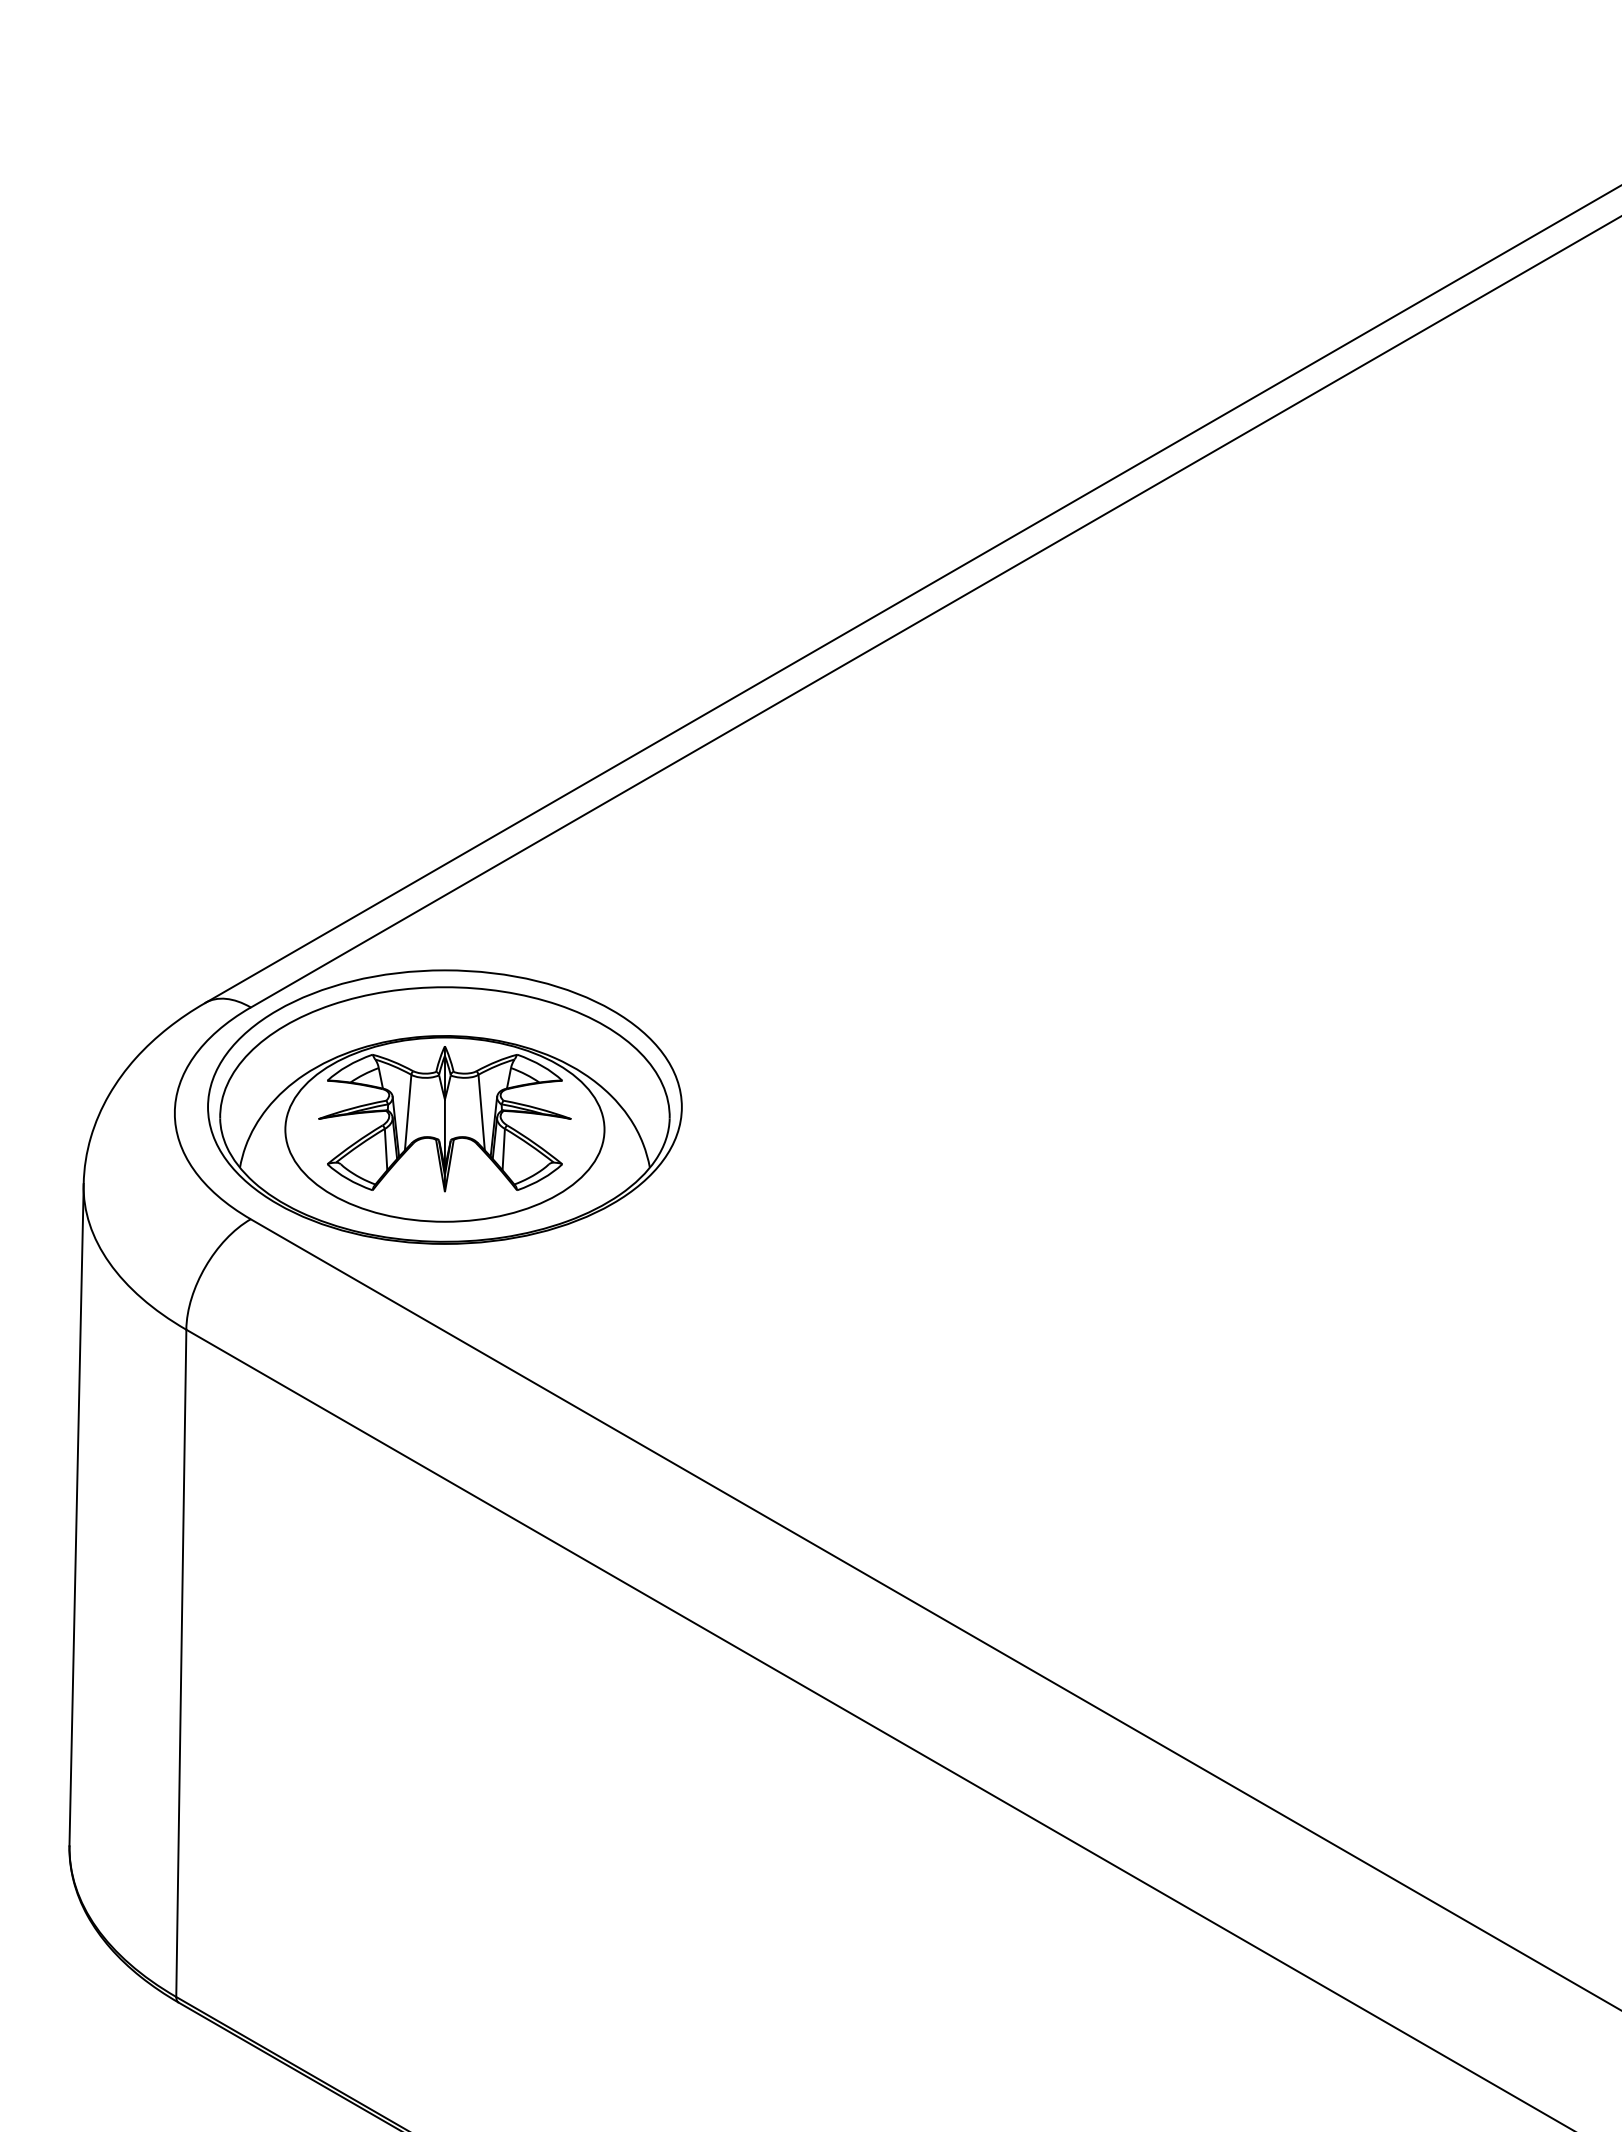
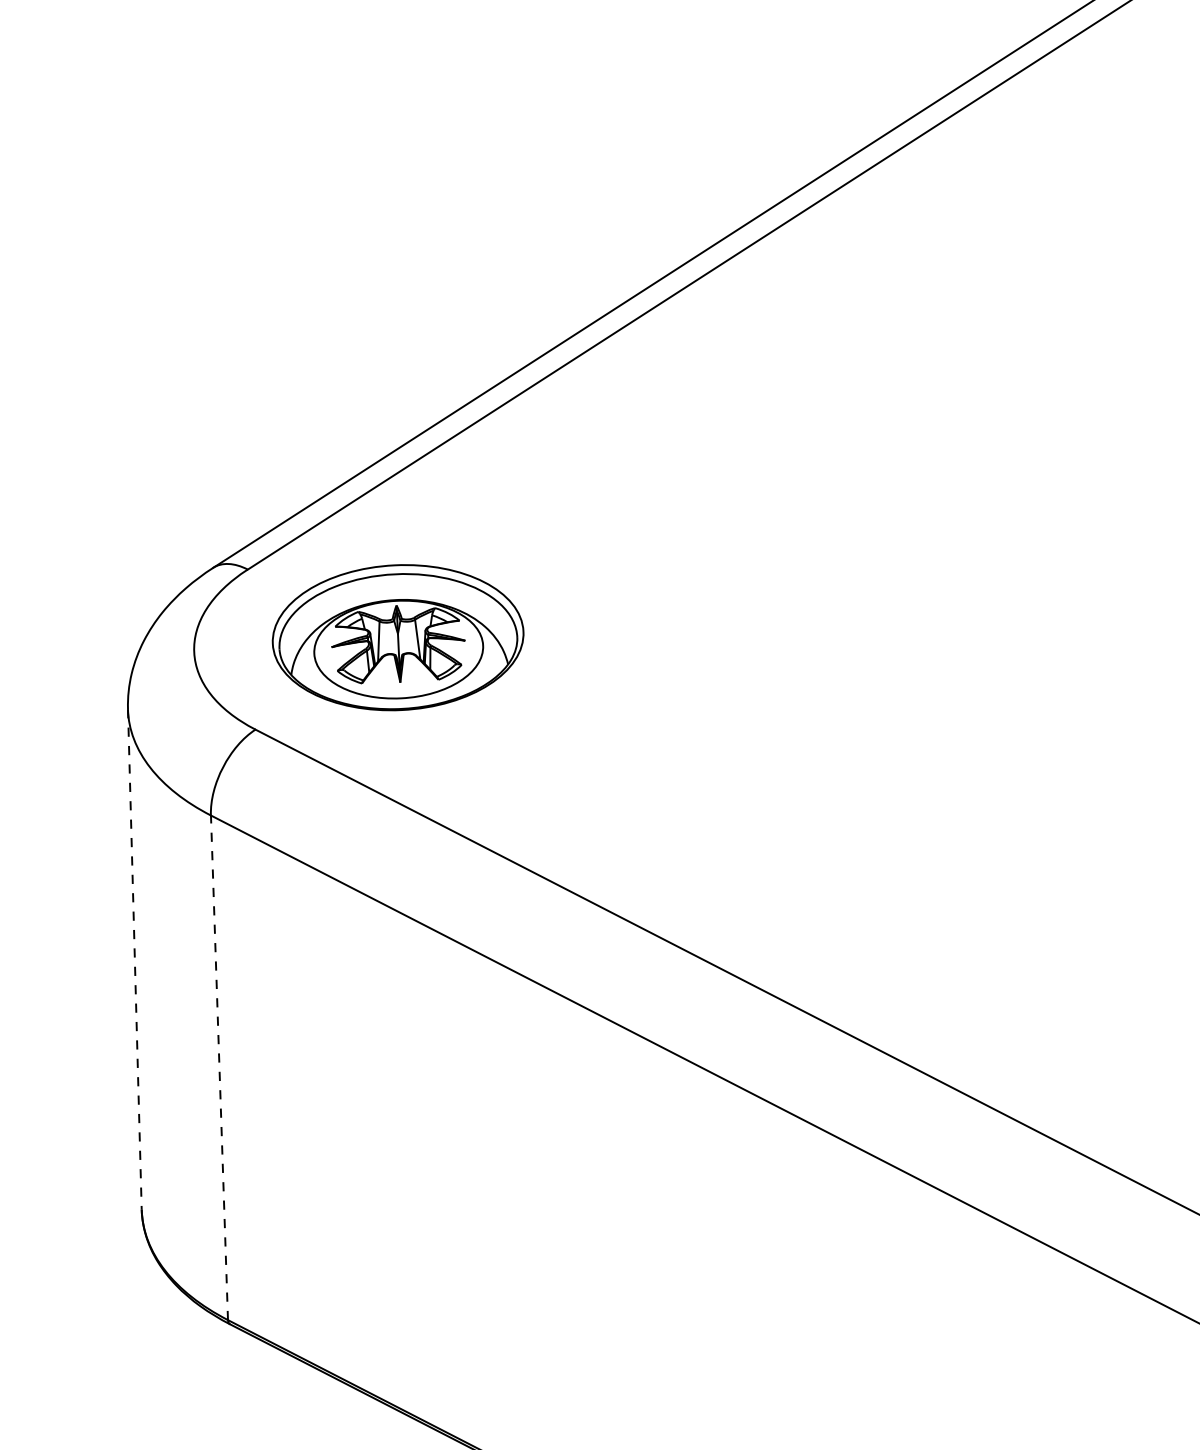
part: (444, 1106) -> (397, 637), size x0.7
line: (76, 1514) -> (134, 959), solid -> dashed
line: (181, 1663) -> (219, 1067), solid -> dashed

